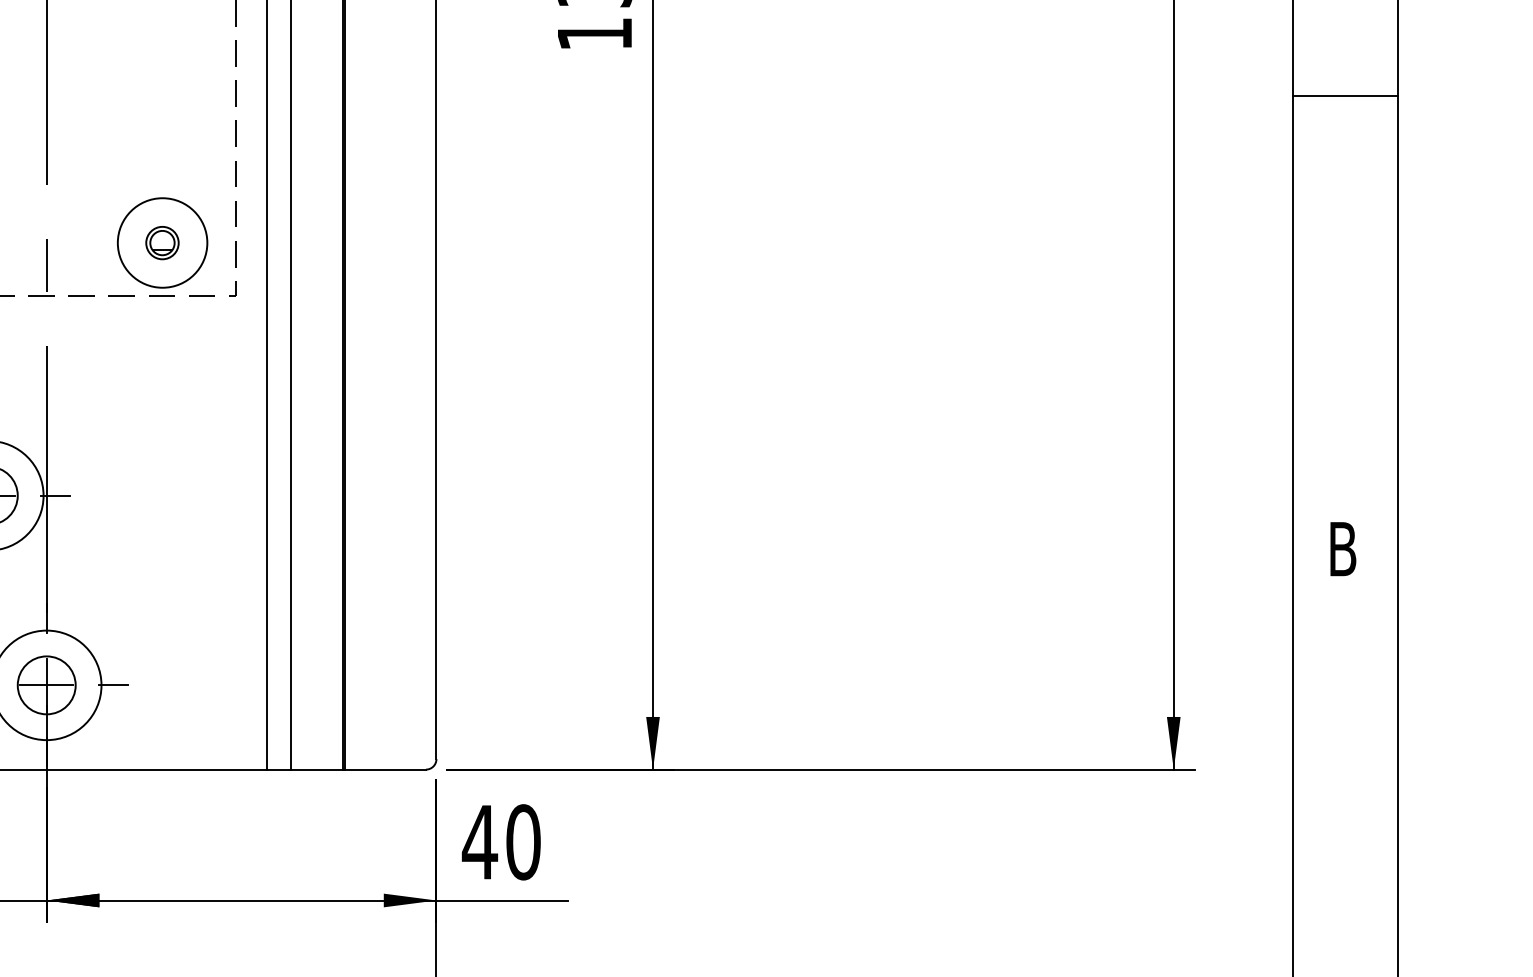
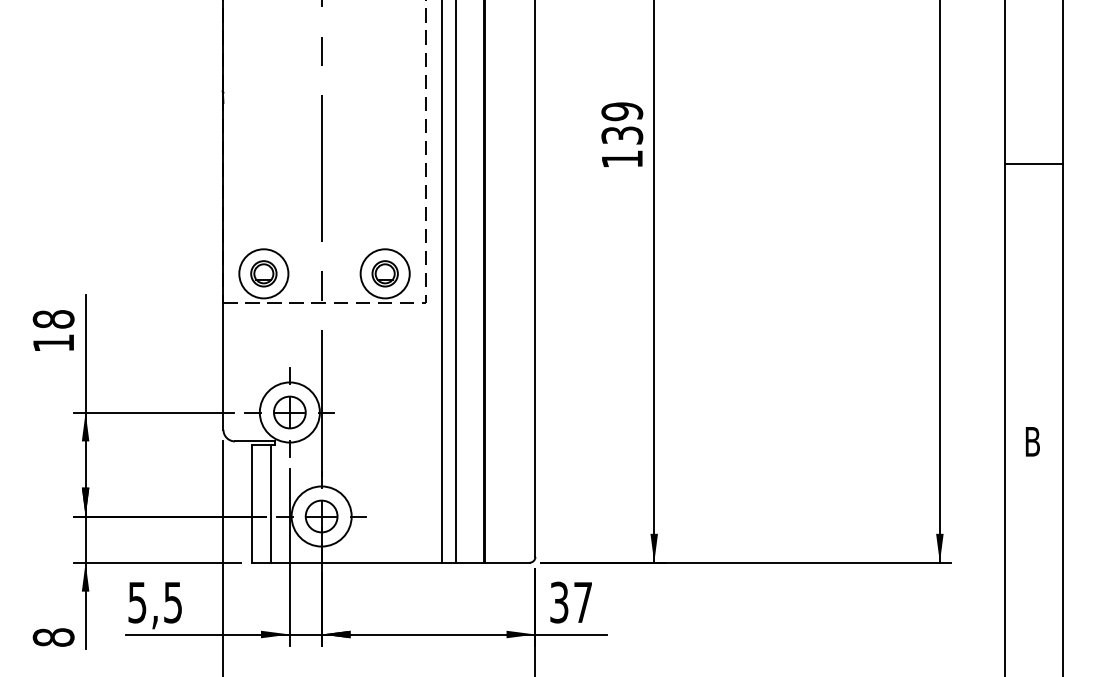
line: (1346, 96) -> (1034, 164), moved
part: (161, 242) -> (384, 273), size x1.43
text: (500, 842) -> (570, 602), 40 -> 37

